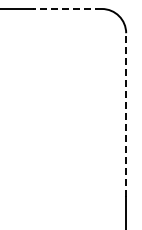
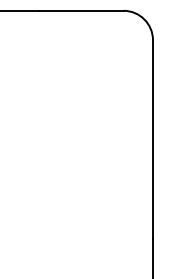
line: (67, 8) -> (81, 10), dashed -> solid
line: (126, 115) -> (153, 140), dashed -> solid

